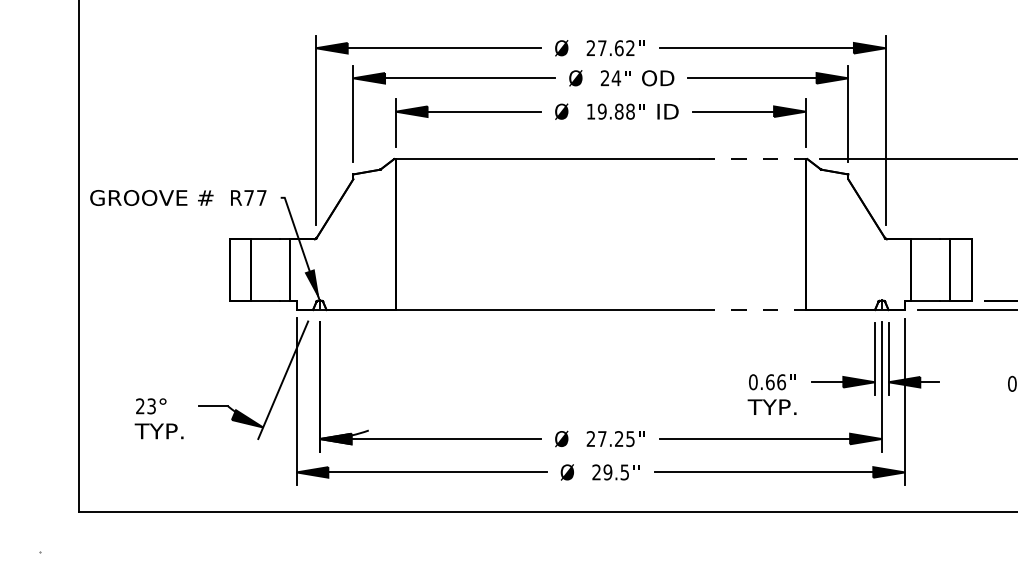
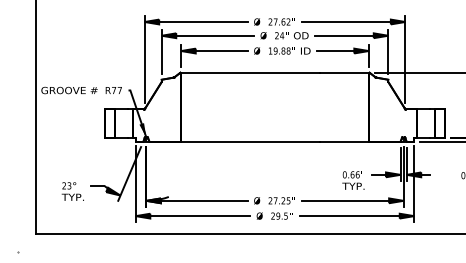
line: (752, 158) -> (344, 72), dashed -> solid
line: (752, 309) -> (344, 141), dashed -> solid

